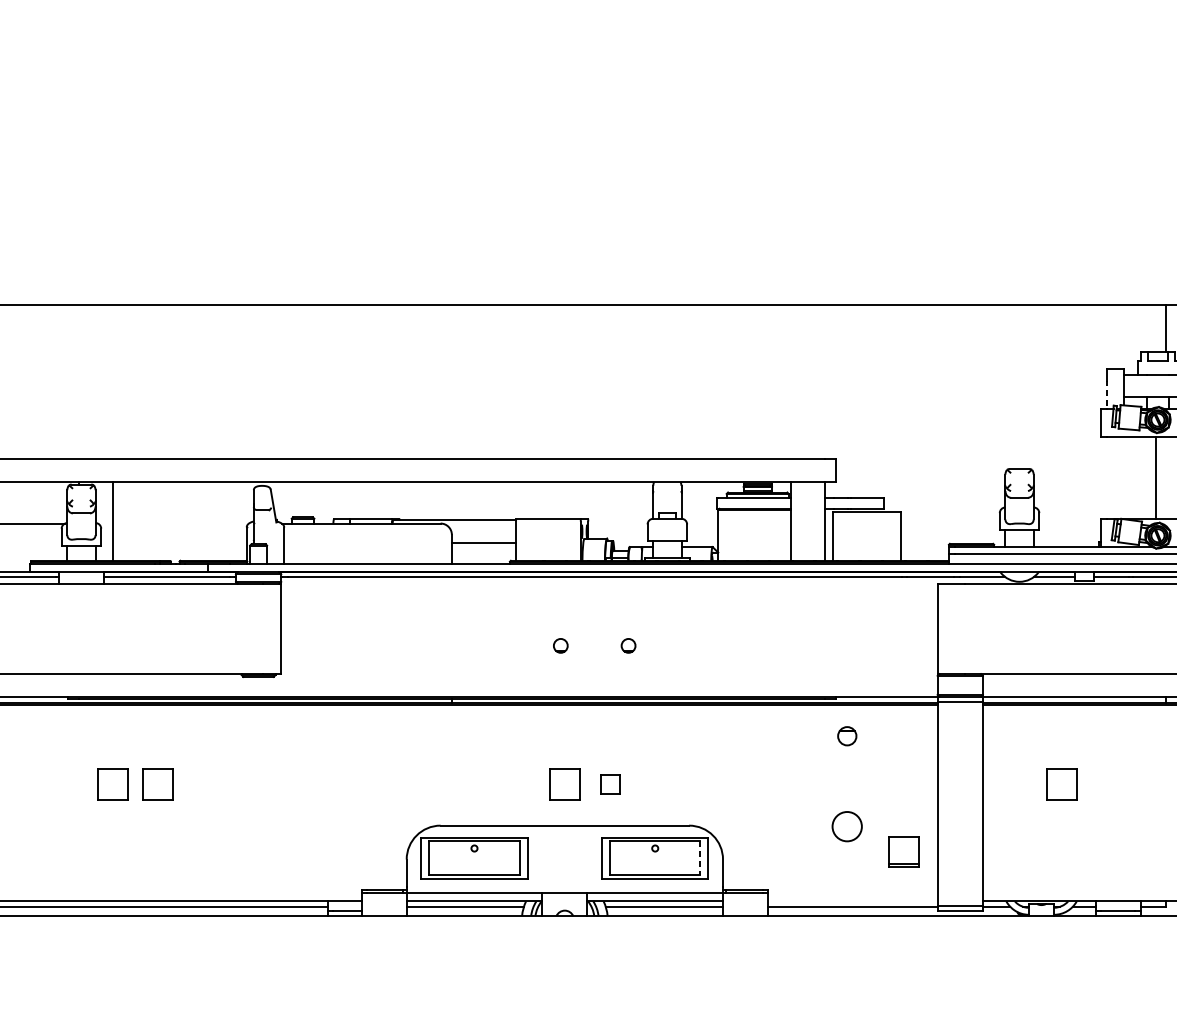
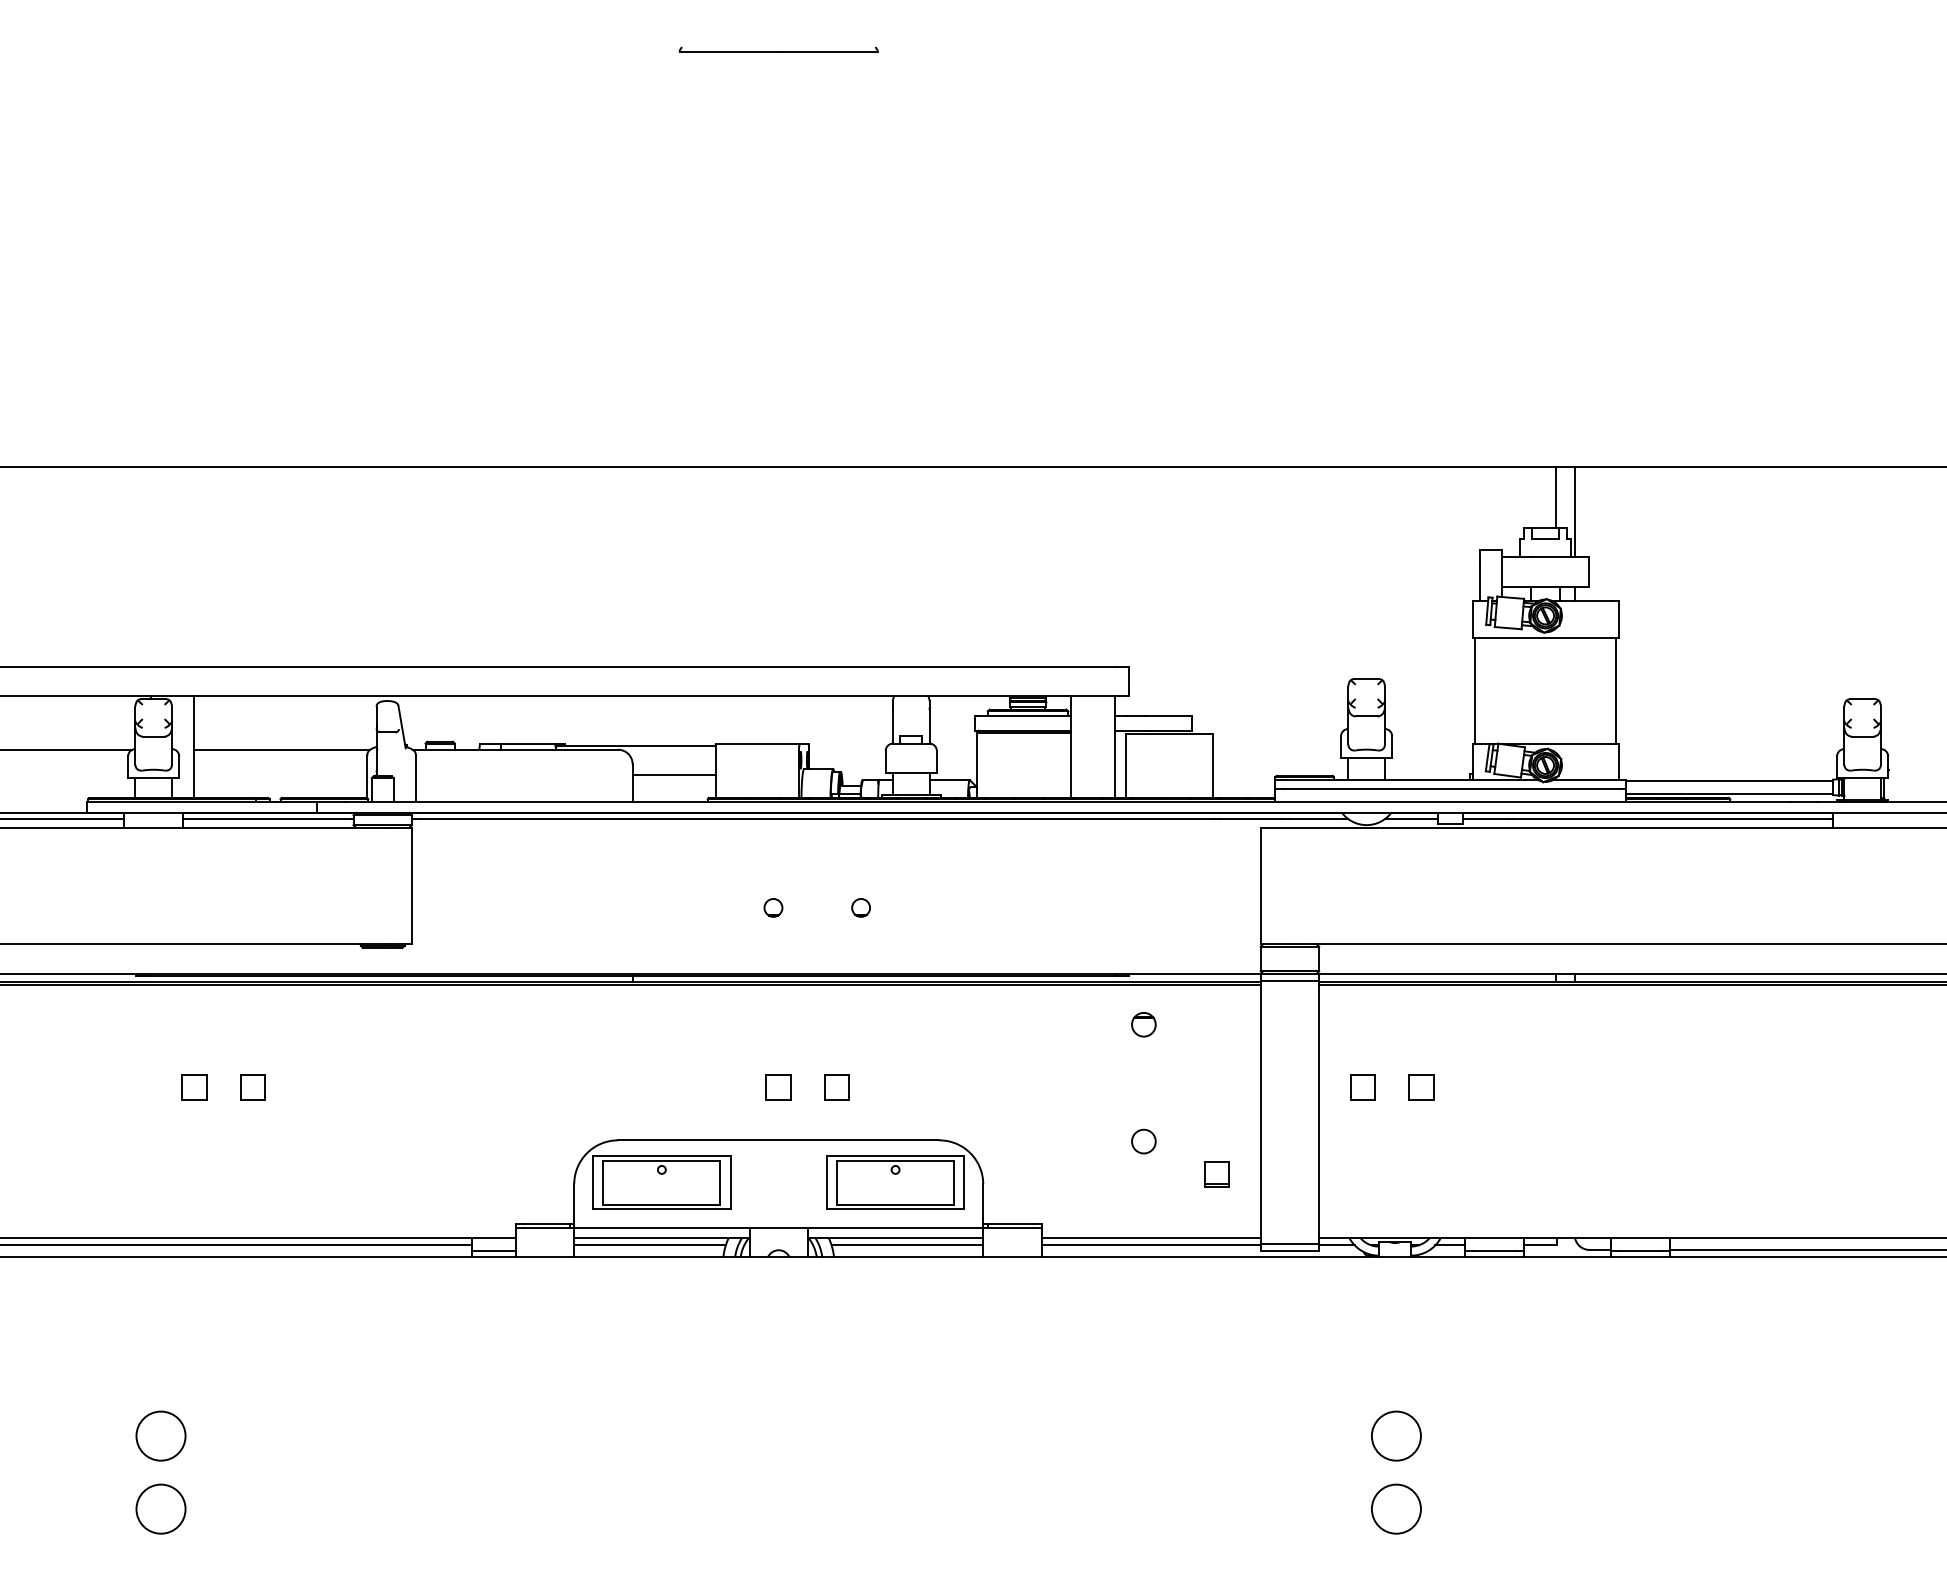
line: (1106, 394) -> (1479, 583), dashed -> solid
line: (1155, 477) -> (1475, 690), moved
line: (181, 523) -> (282, 749), added
part: (113, 784) -> (194, 1087), size x0.62
part: (157, 784) -> (252, 1087), size x0.62
part: (564, 784) -> (778, 1087), size x0.62
part: (1016, 784) -> (1362, 1087), added
part: (1061, 784) -> (1421, 1087), size x0.62
circle: (846, 826) -> (1143, 1141), size x0.62
part: (903, 852) -> (1216, 1174), size x0.62
line: (700, 858) -> (954, 1182), dashed -> solid
line: (852, 901) -> (1150, 1238), added

